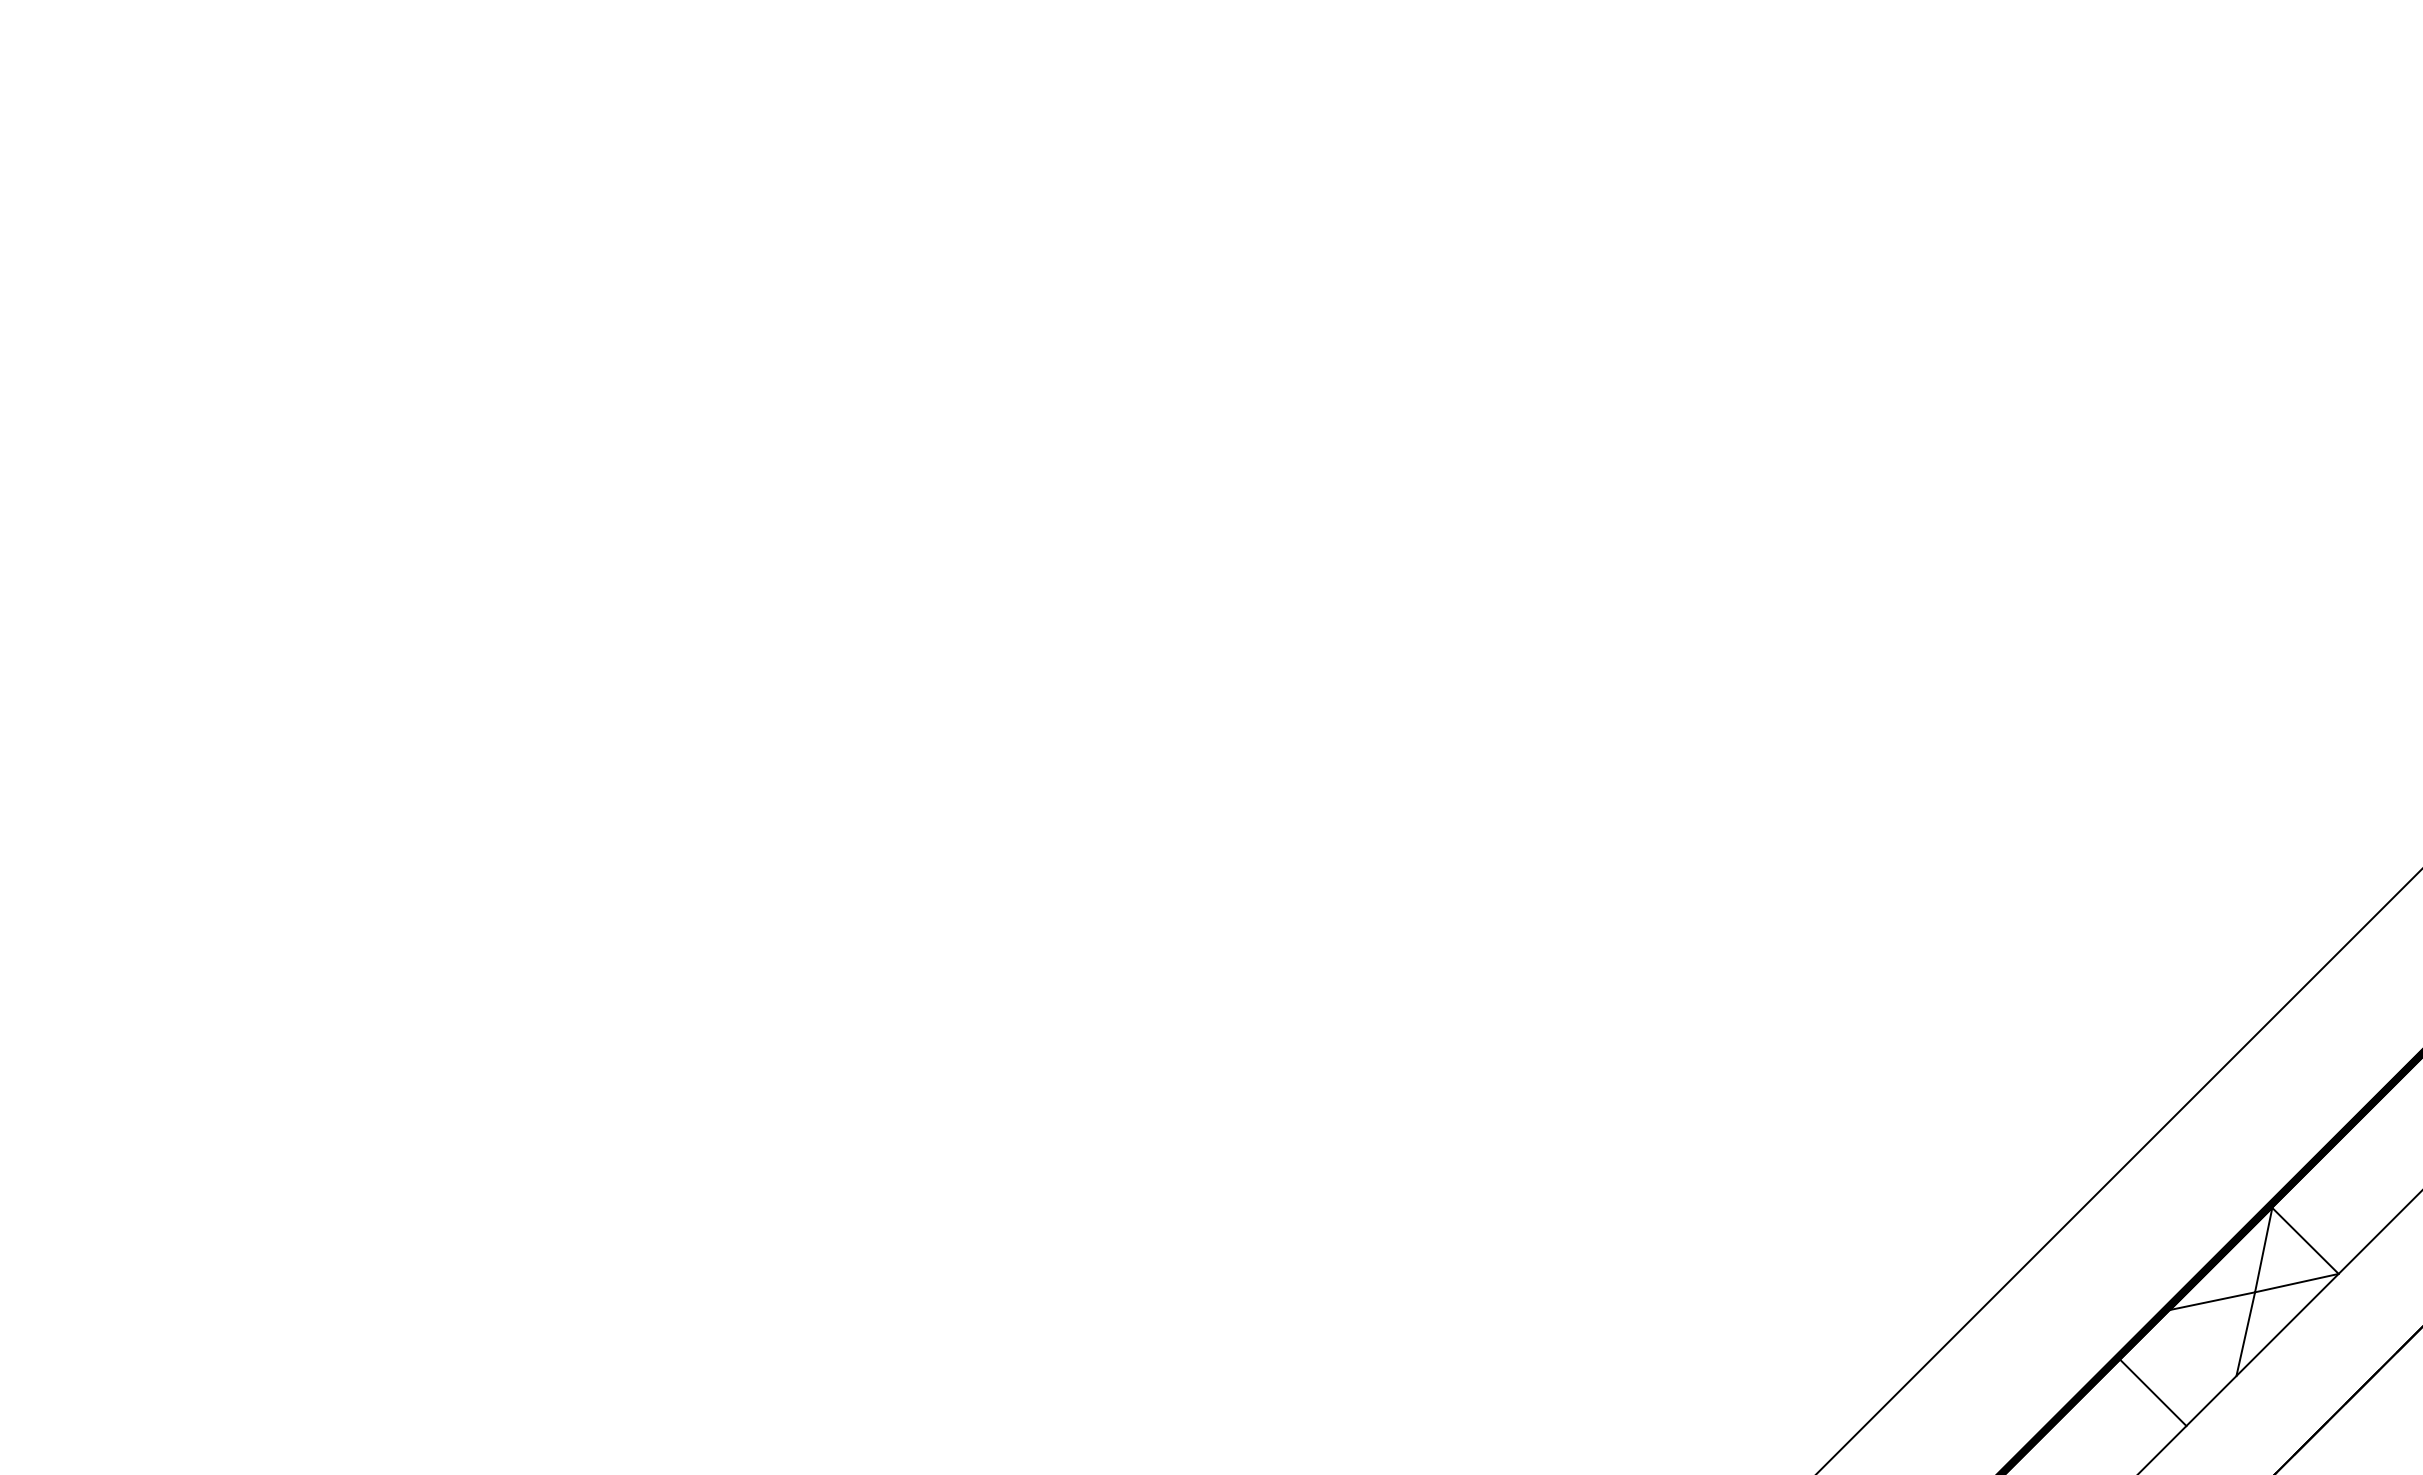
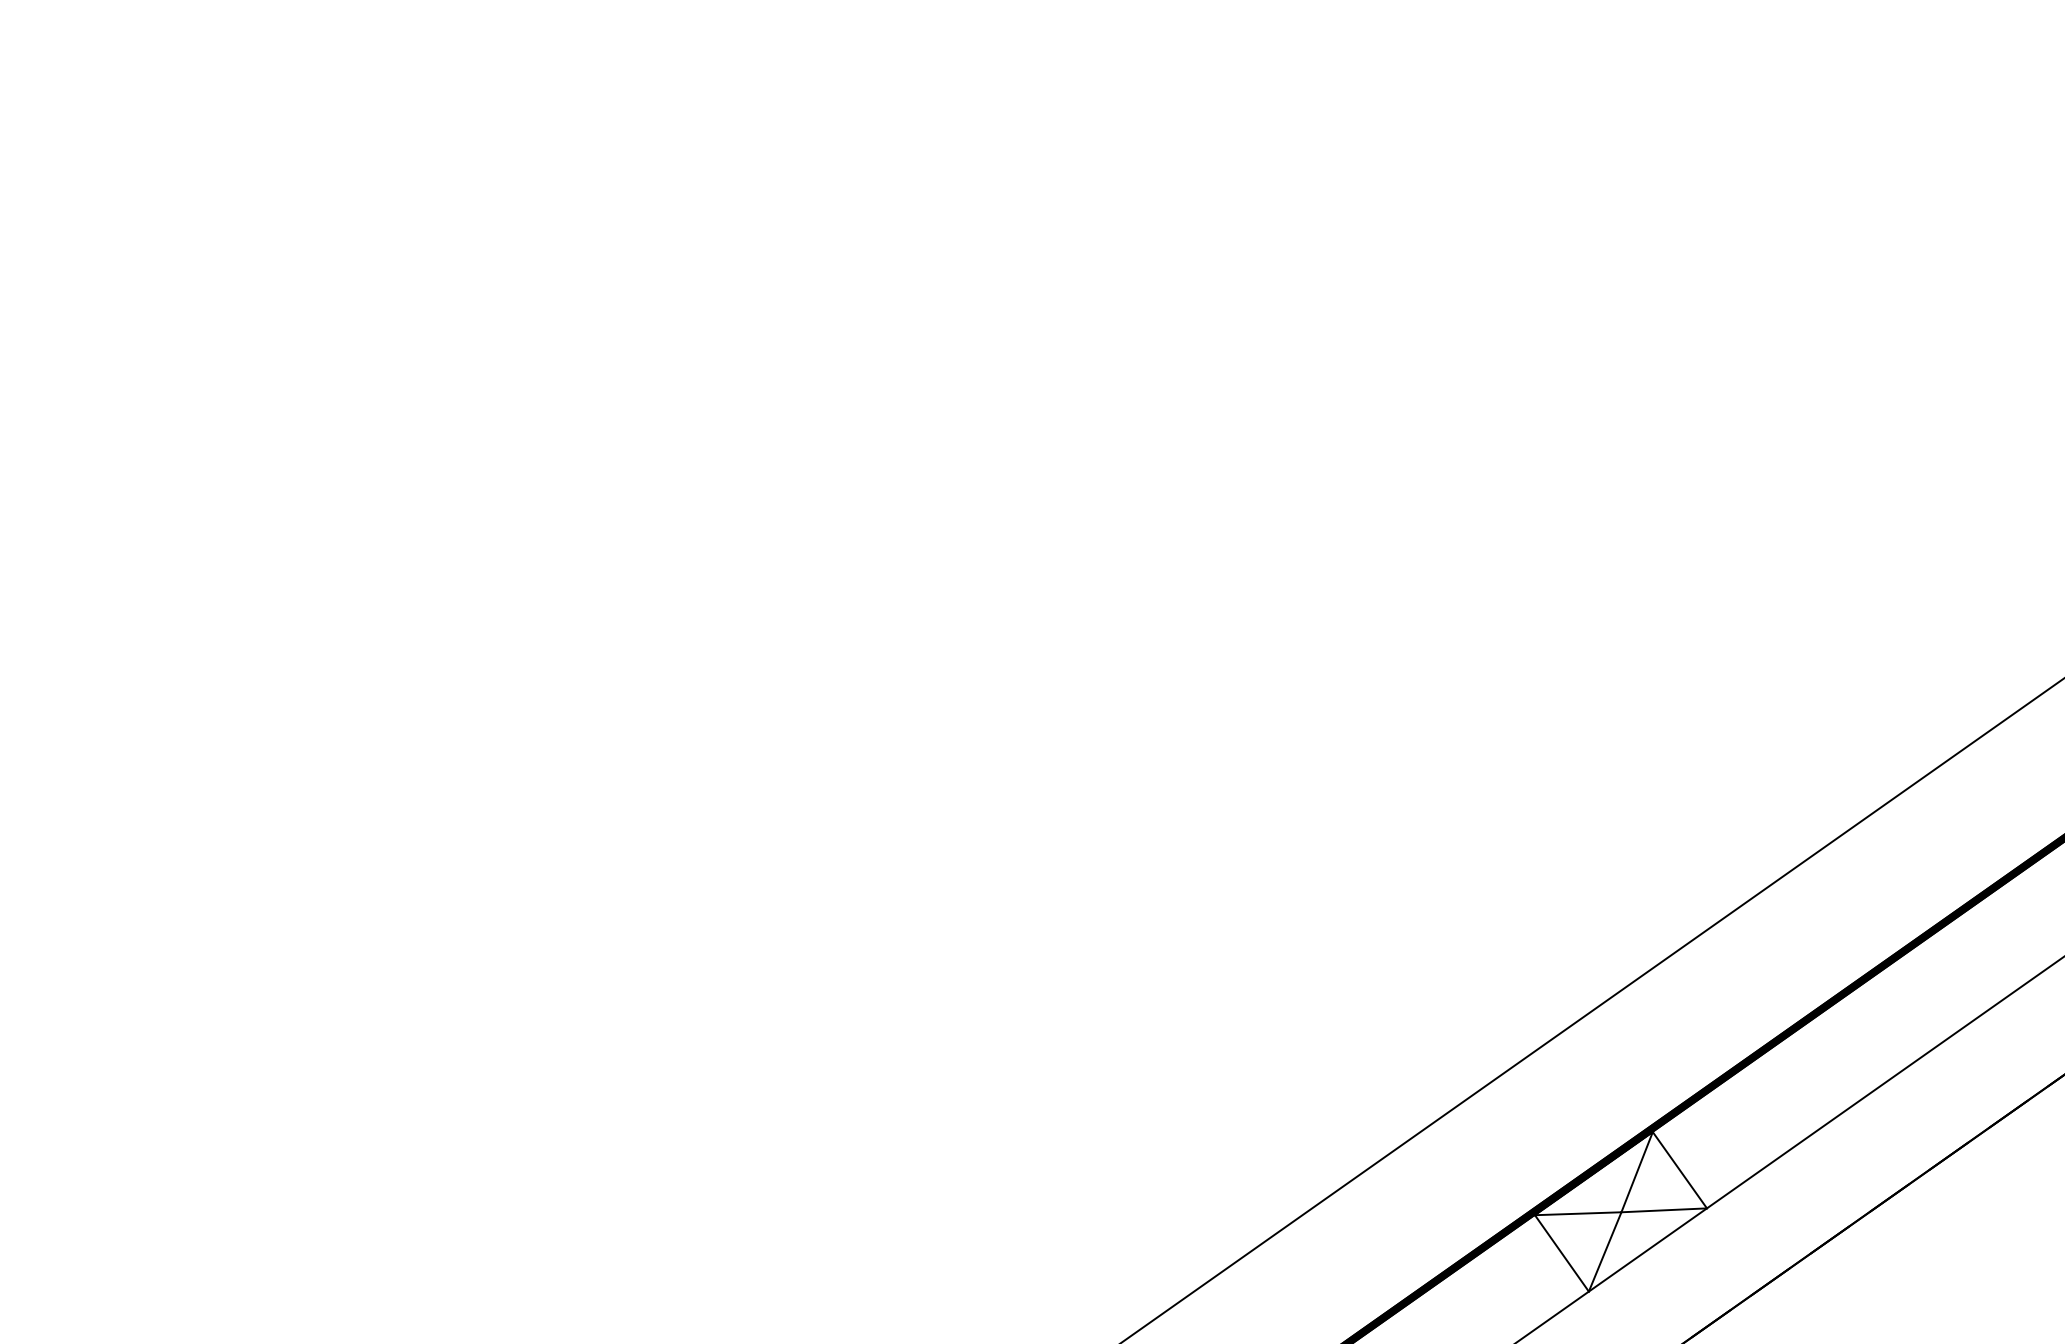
line: (2153, 1392) -> (1562, 1252), moved

